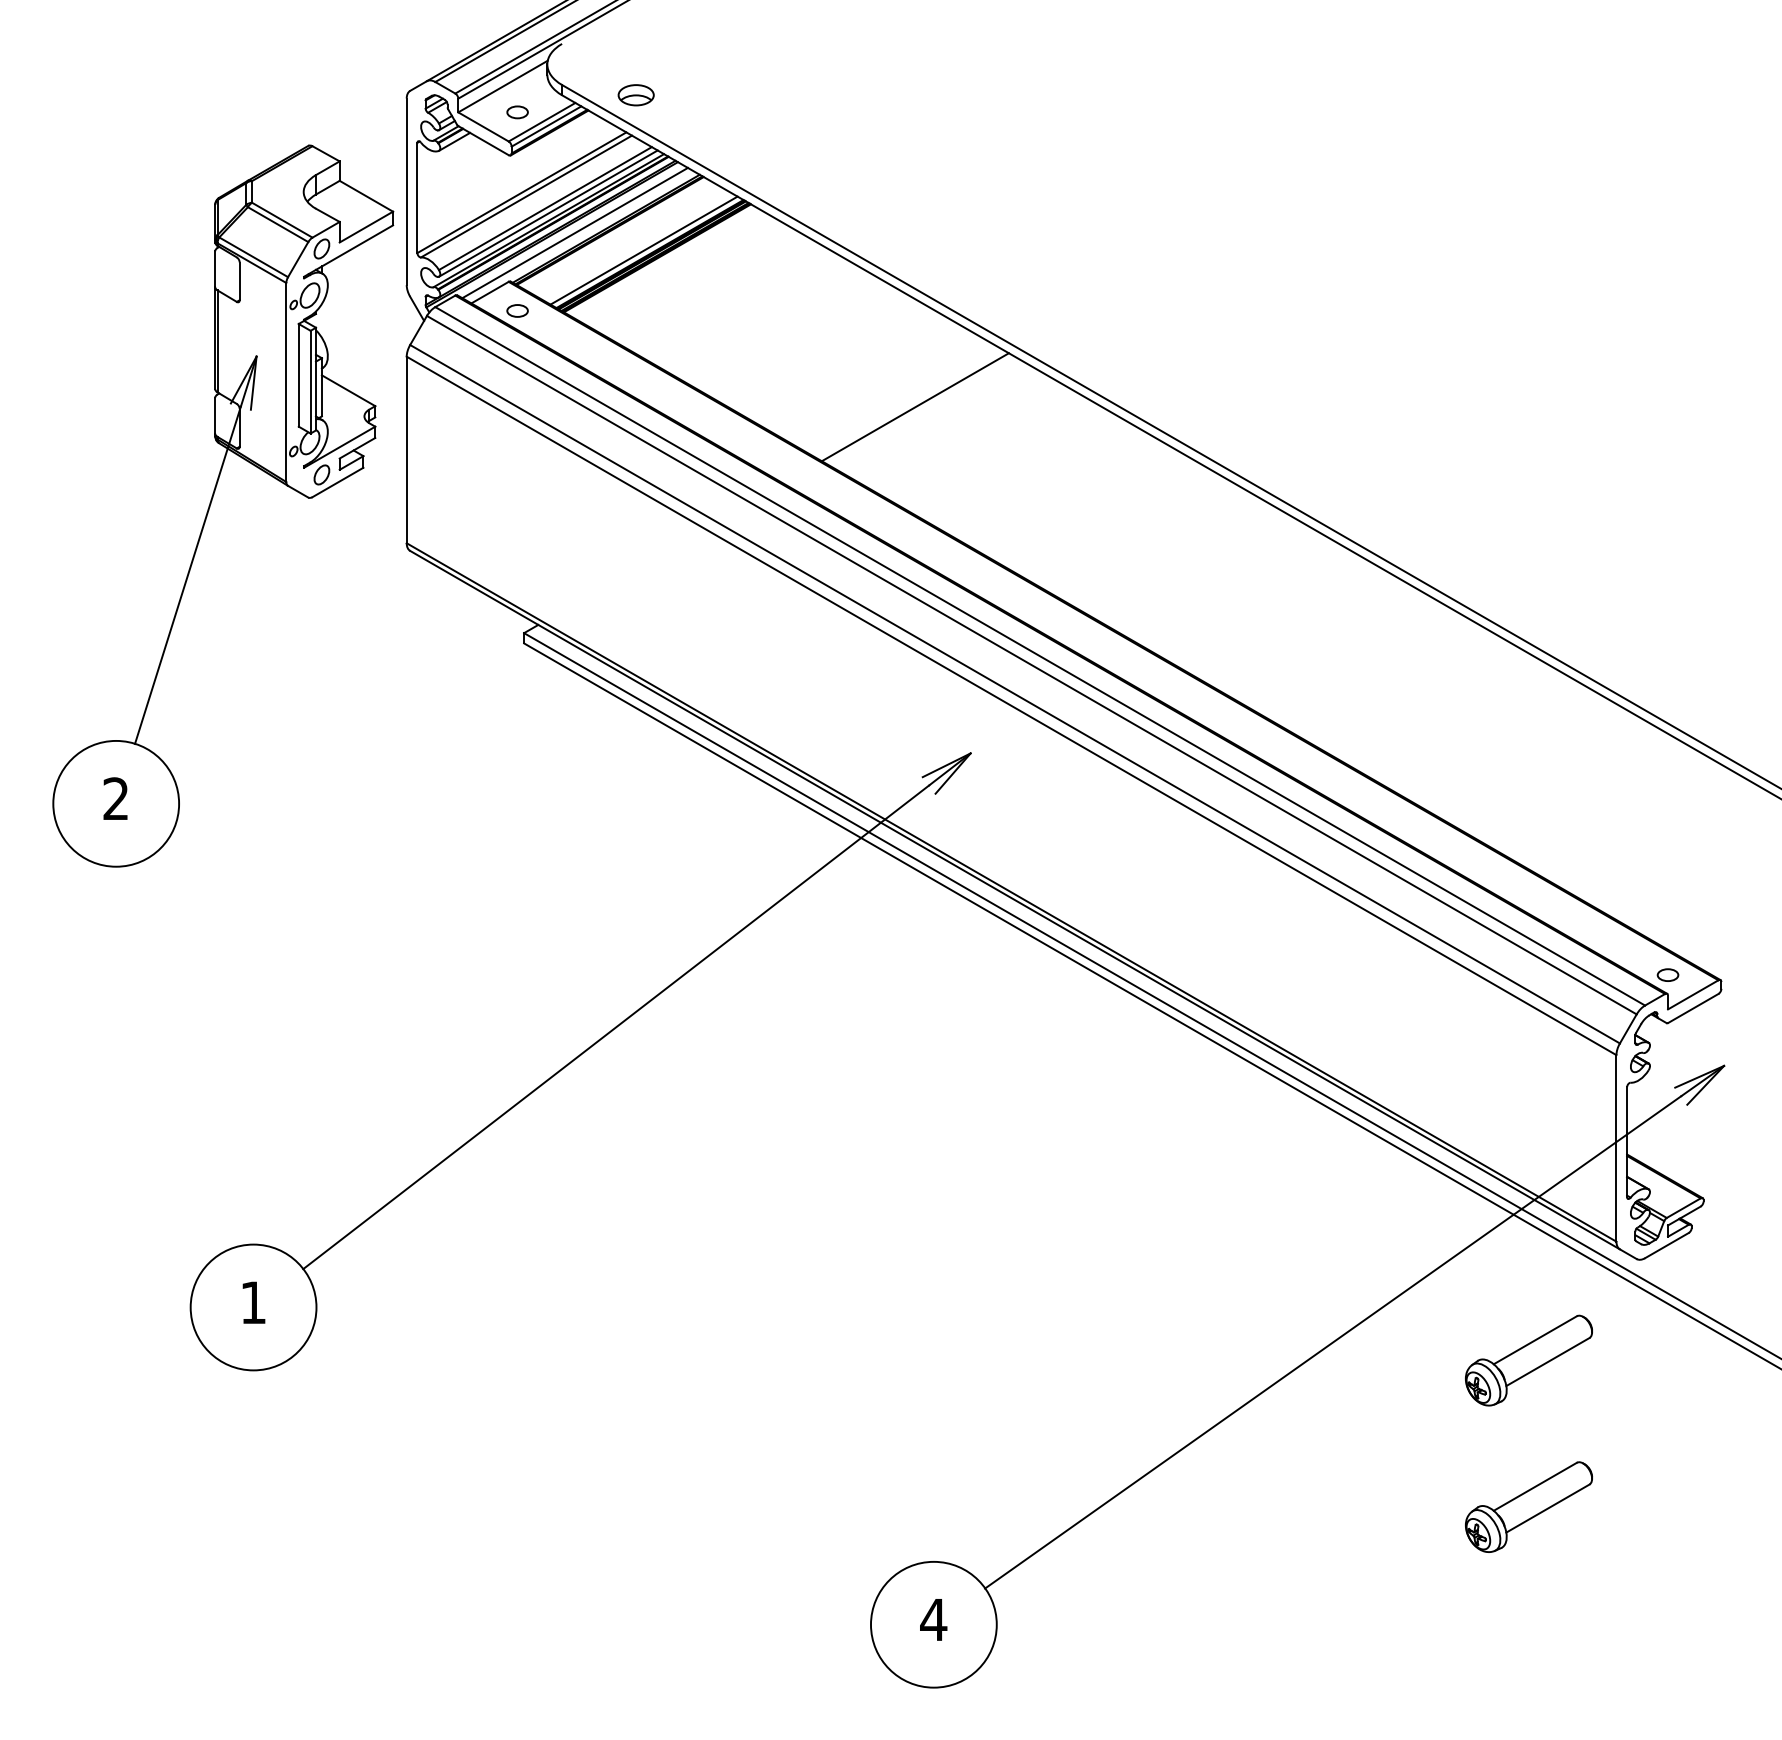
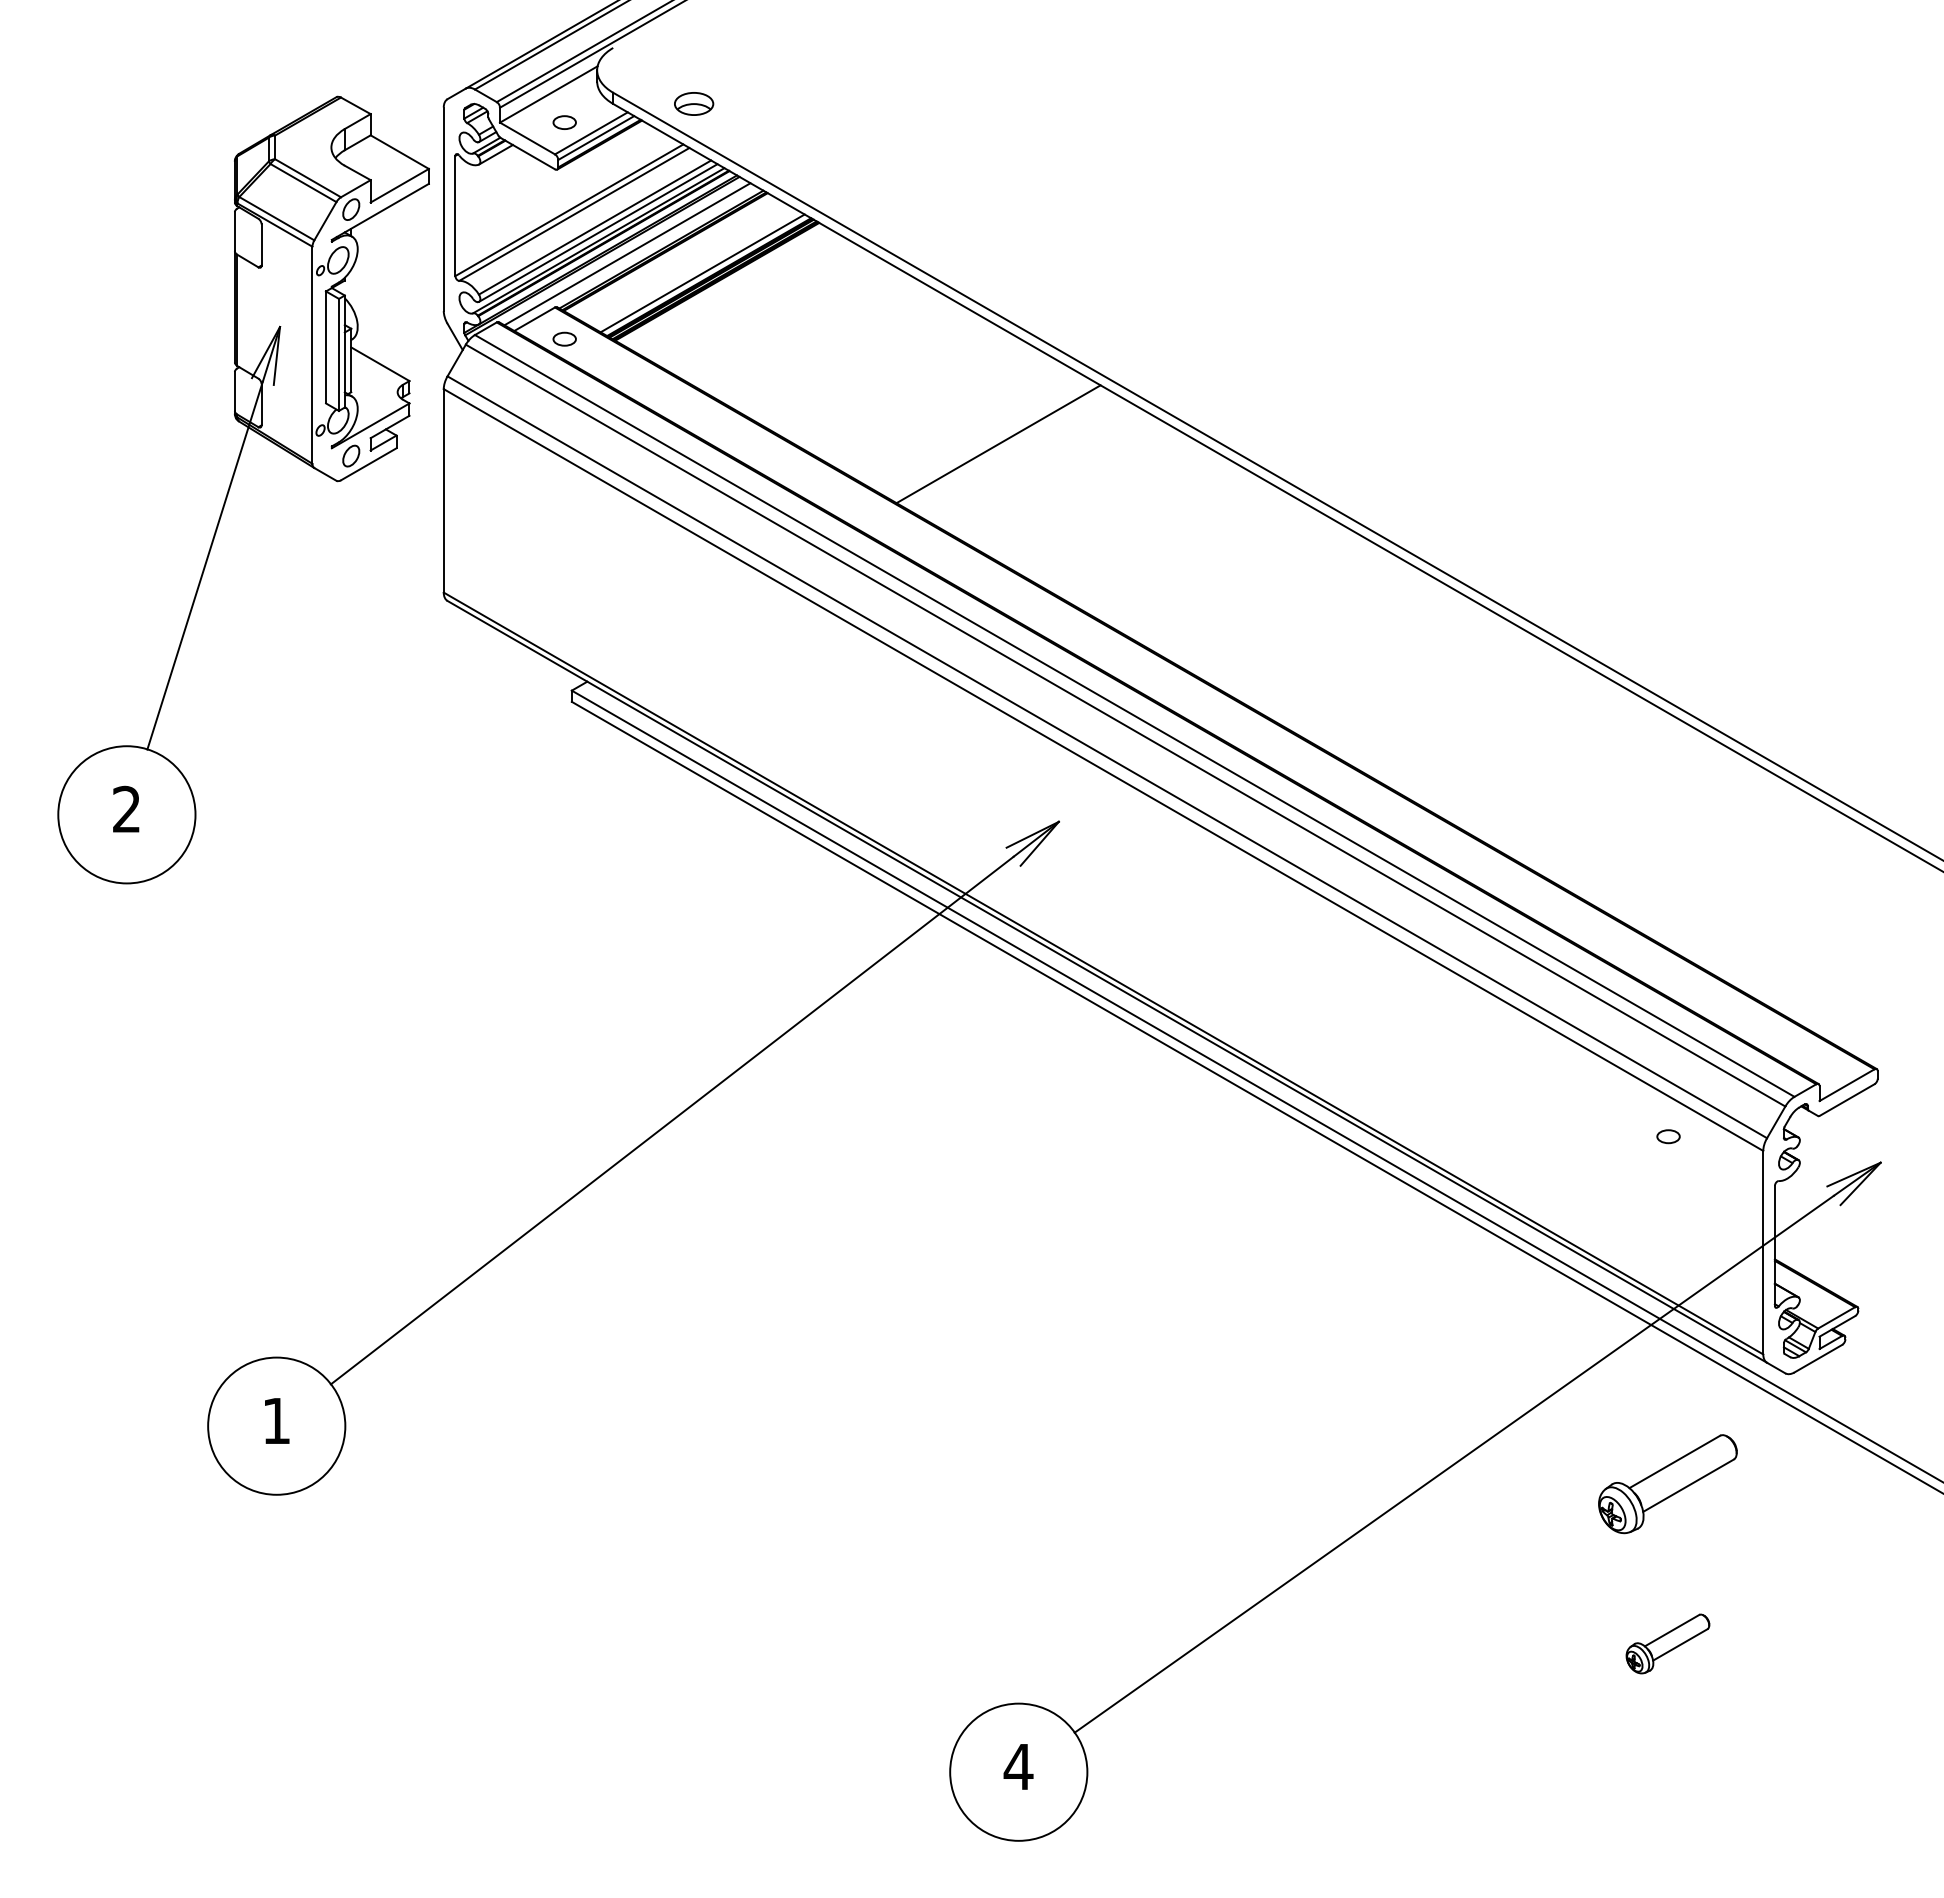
part: (212, 501) -> (231, 485), moved
part: (1667, 974) -> (1668, 1136), moved
part: (1528, 1506) -> (1667, 1643), size x0.6

